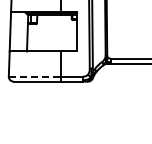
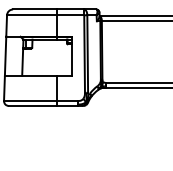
line: (35, 76) -> (30, 100), dashed -> solid

